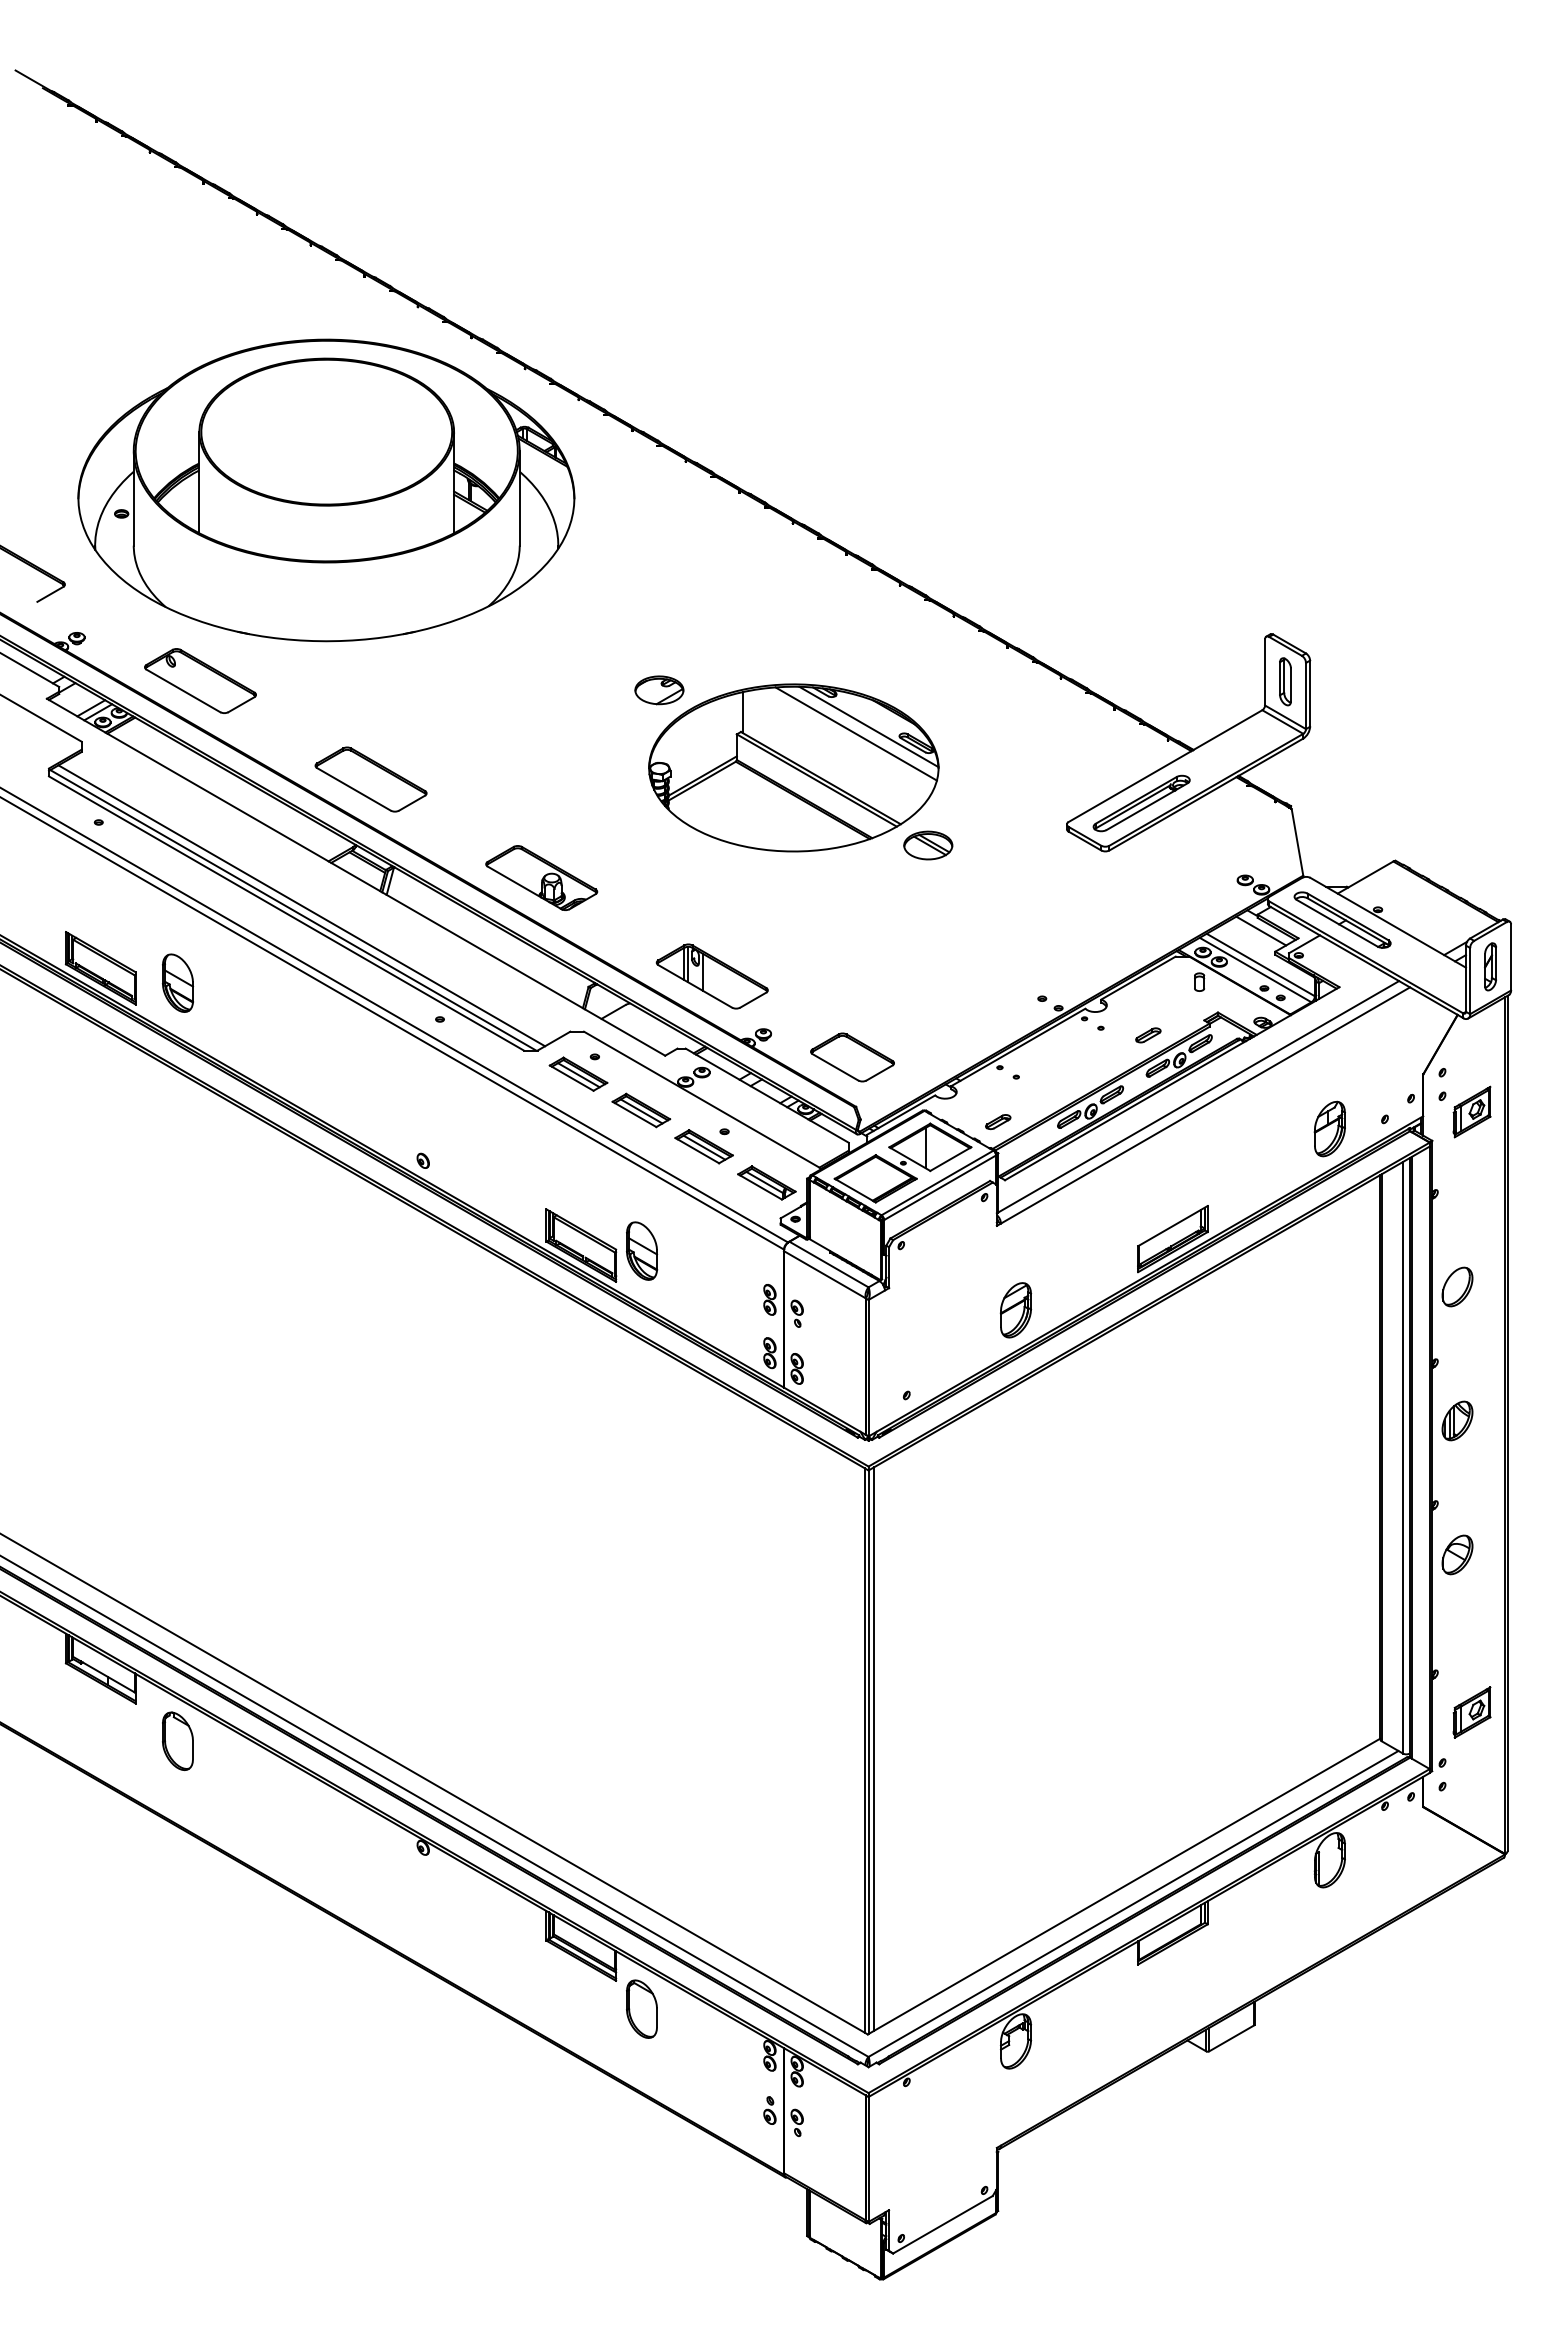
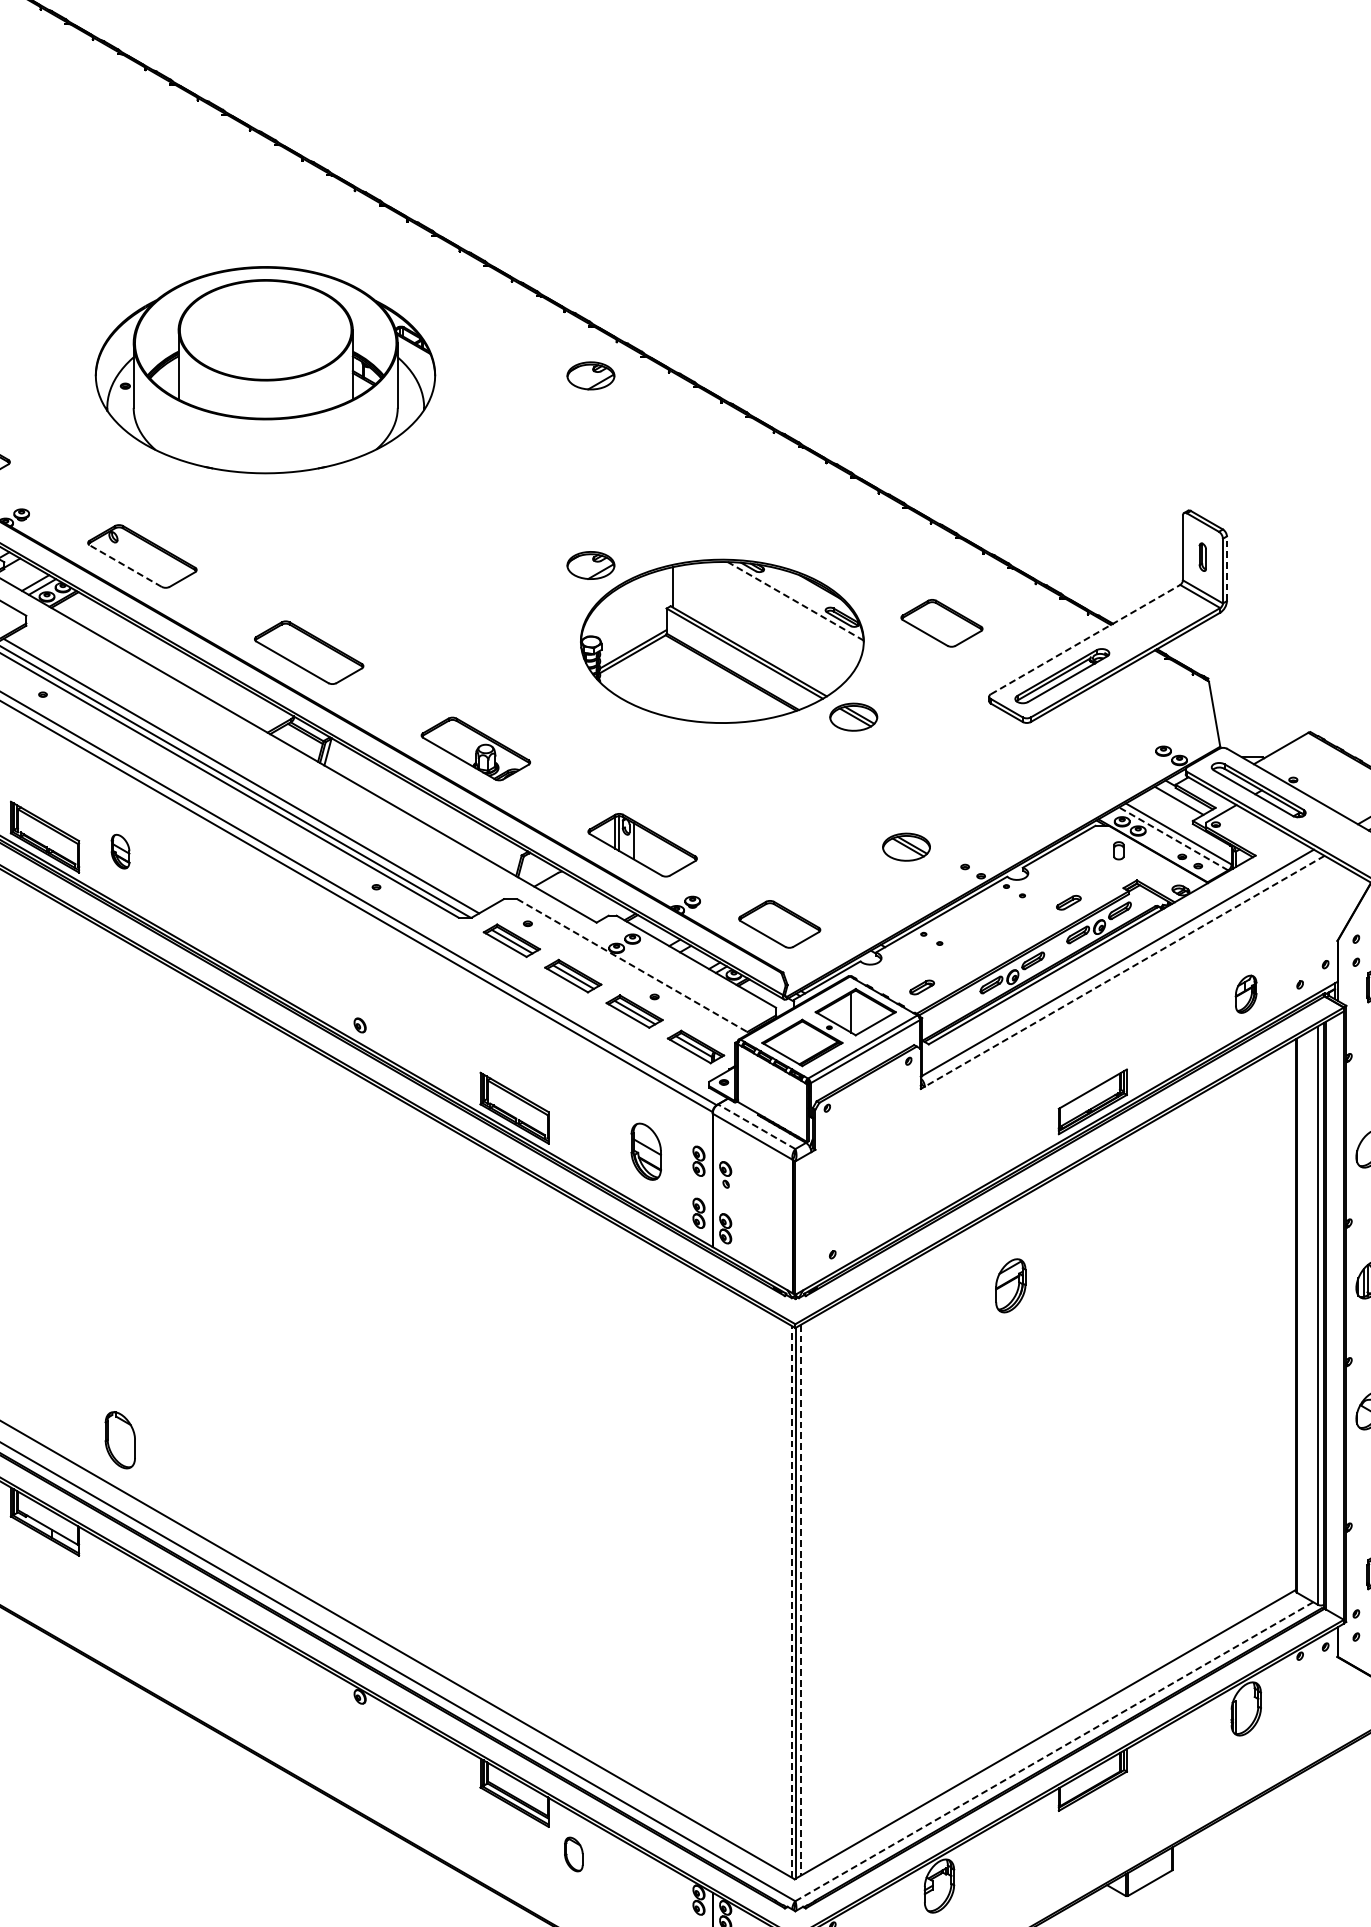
part: (326, 490) -> (265, 370), size x0.7
part: (659, 496) -> (591, 376), added
part: (1285, 681) -> (1202, 556), size x0.6
line: (183, 690) -> (125, 565), solid -> dashed
line: (1310, 693) -> (1227, 568), solid -> dashed
line: (868, 726) -> (795, 600), solid -> dashed
line: (855, 733) -> (782, 607), removed
part: (1018, 749) -> (941, 623), added
line: (1165, 766) -> (1085, 639), solid -> dashed
line: (1255, 969) -> (1173, 838), solid -> dashed
part: (982, 978) -> (906, 847), added
part: (178, 982) -> (120, 851), size x0.6
line: (703, 1100) -> (634, 966), solid -> dashed
line: (1205, 1105) -> (1124, 971), solid -> dashed
part: (1329, 1128) -> (1245, 993), size x0.7
part: (642, 1250) -> (646, 1151), moved
line: (829, 1264) -> (757, 1126), solid -> dashed
part: (1015, 1310) -> (1010, 1286), moved
part: (177, 1740) -> (119, 1439), moved
line: (864, 1749) -> (791, 1600), solid -> dashed
line: (874, 1749) -> (801, 1600), solid -> dashed
line: (1133, 1903) -> (1054, 1751), solid -> dashed
part: (641, 2008) -> (573, 1853), size x0.6

